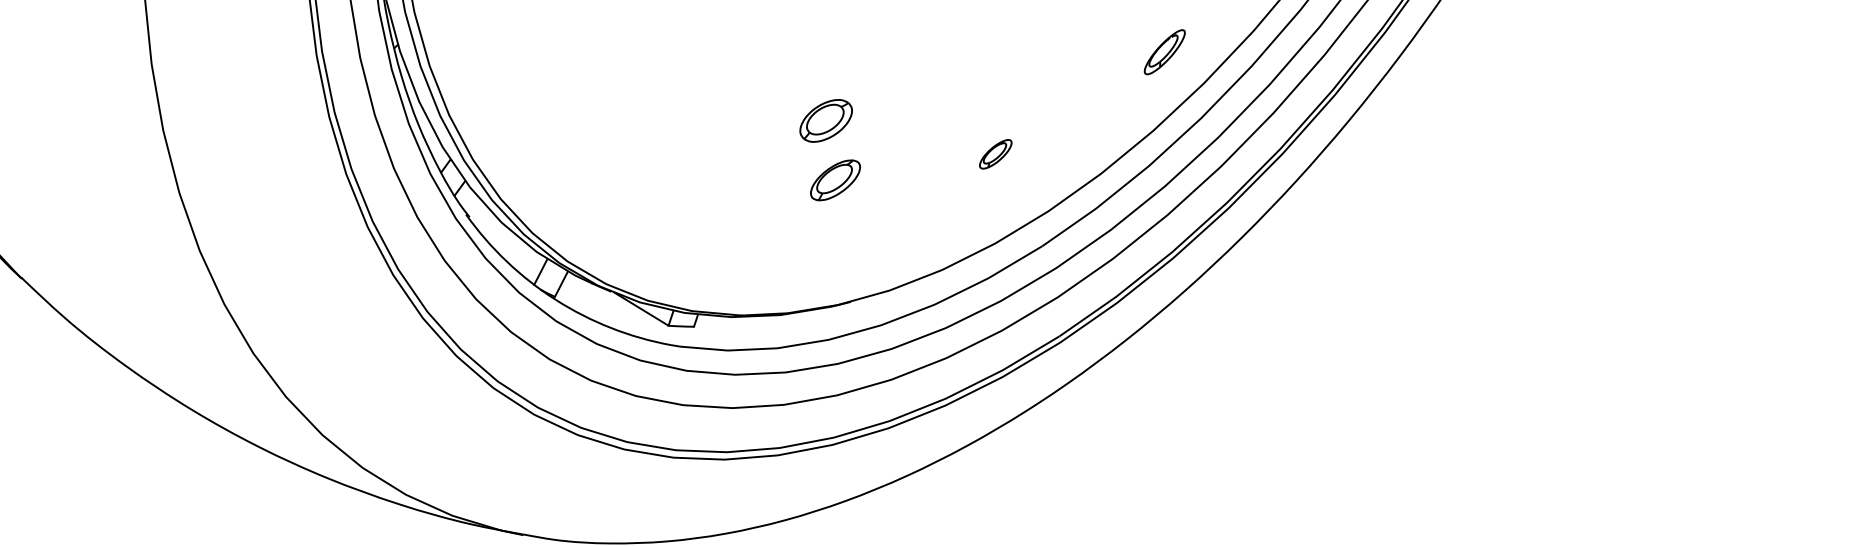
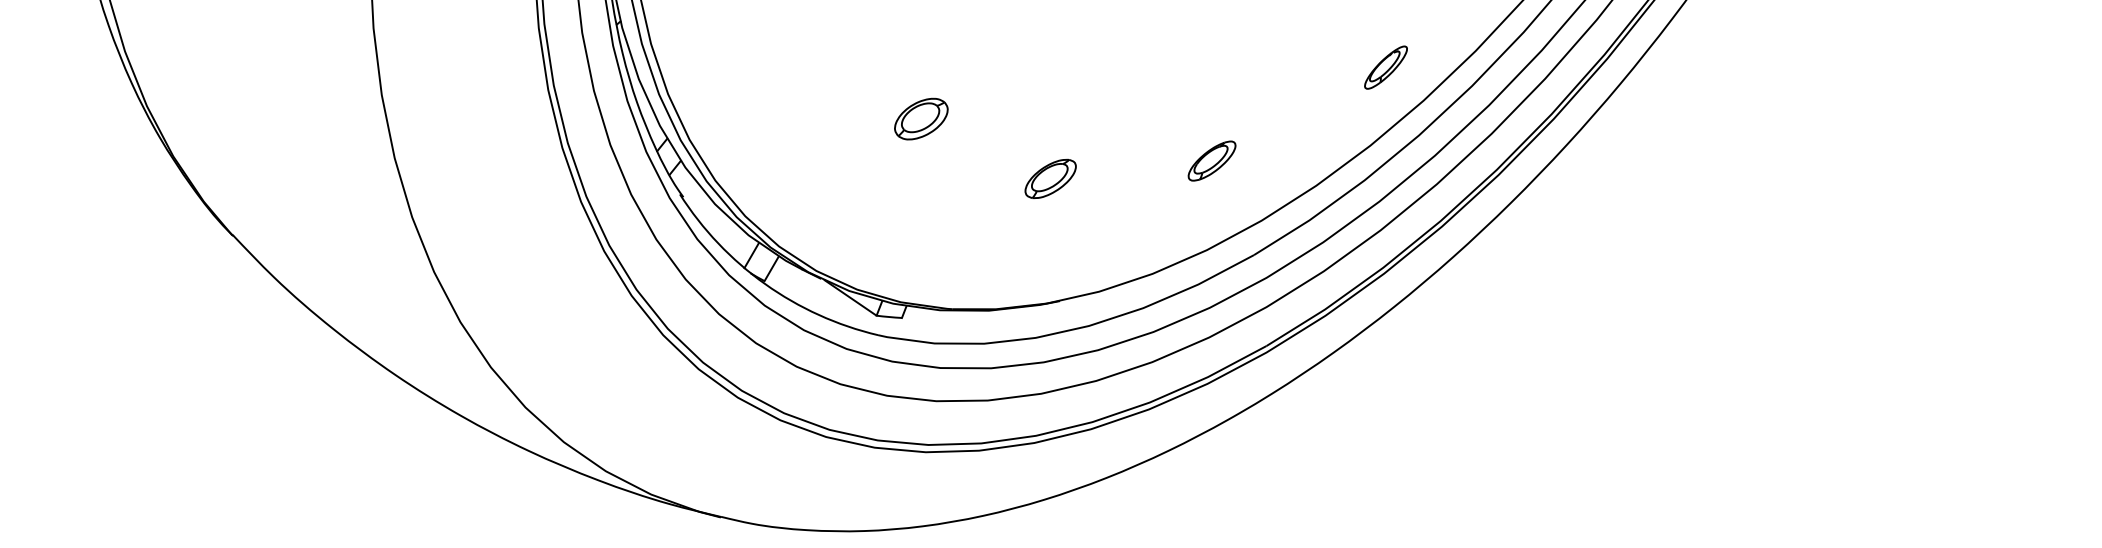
part: (826, 120) -> (921, 118), moved
part: (995, 153) -> (1211, 160), size x1.43

